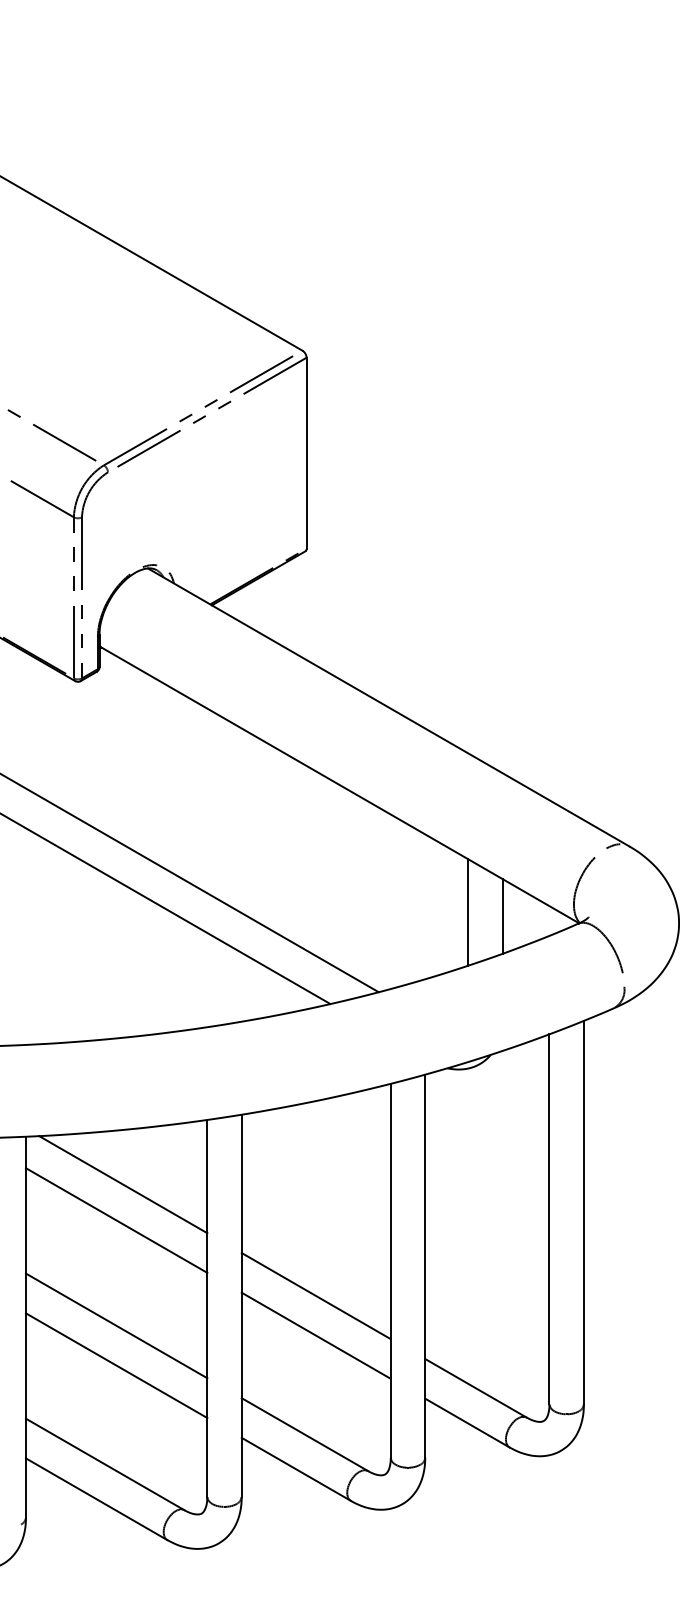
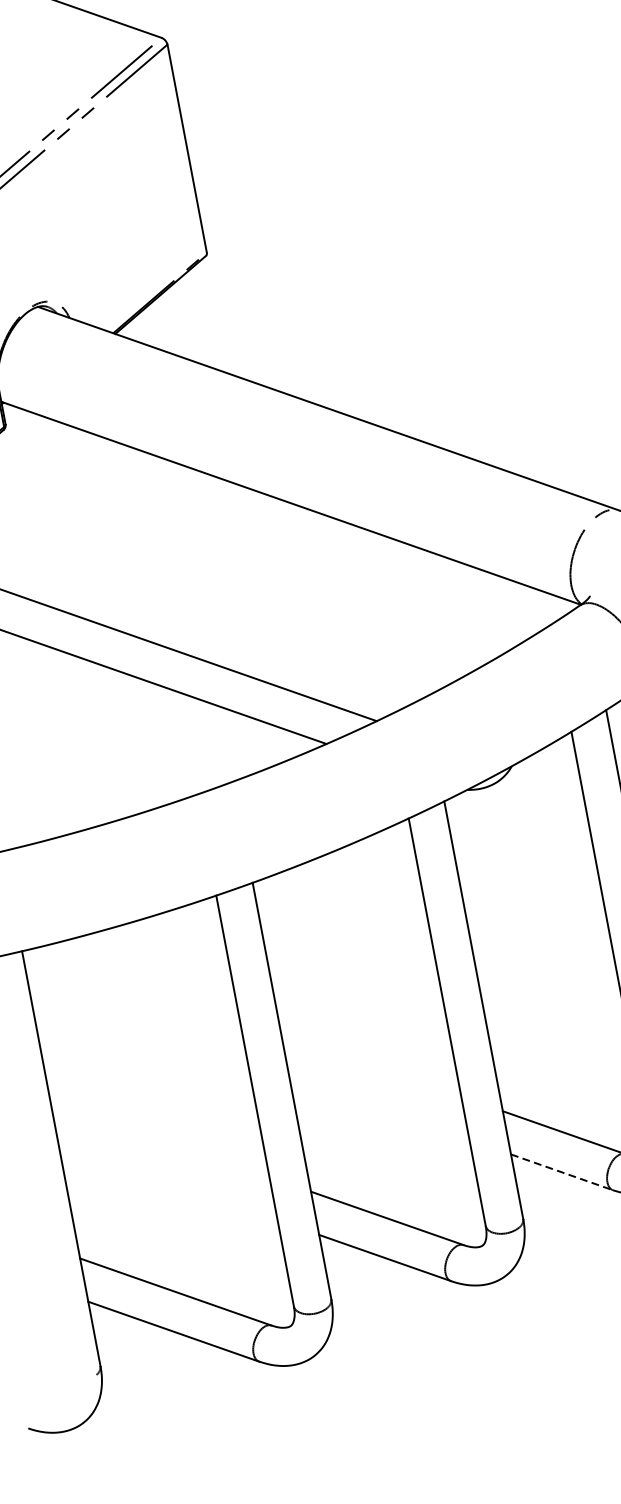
line: (468, 912) -> (458, 615), removed
line: (502, 916) -> (495, 613), removed
line: (123, 1184) -> (138, 983), removed
line: (116, 1220) -> (137, 1023), removed
line: (315, 1296) -> (370, 1065), removed
line: (116, 1325) -> (159, 1138), removed
line: (315, 1335) -> (378, 1108), removed
line: (116, 1365) -> (167, 1181), removed
line: (467, 1423) -> (562, 1172), solid -> dashed

